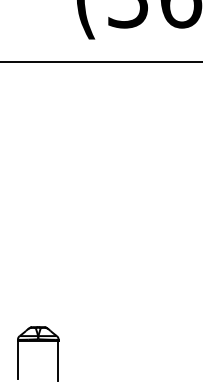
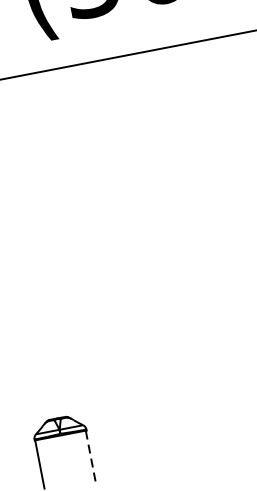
line: (58, 361) -> (91, 457), solid -> dashed

